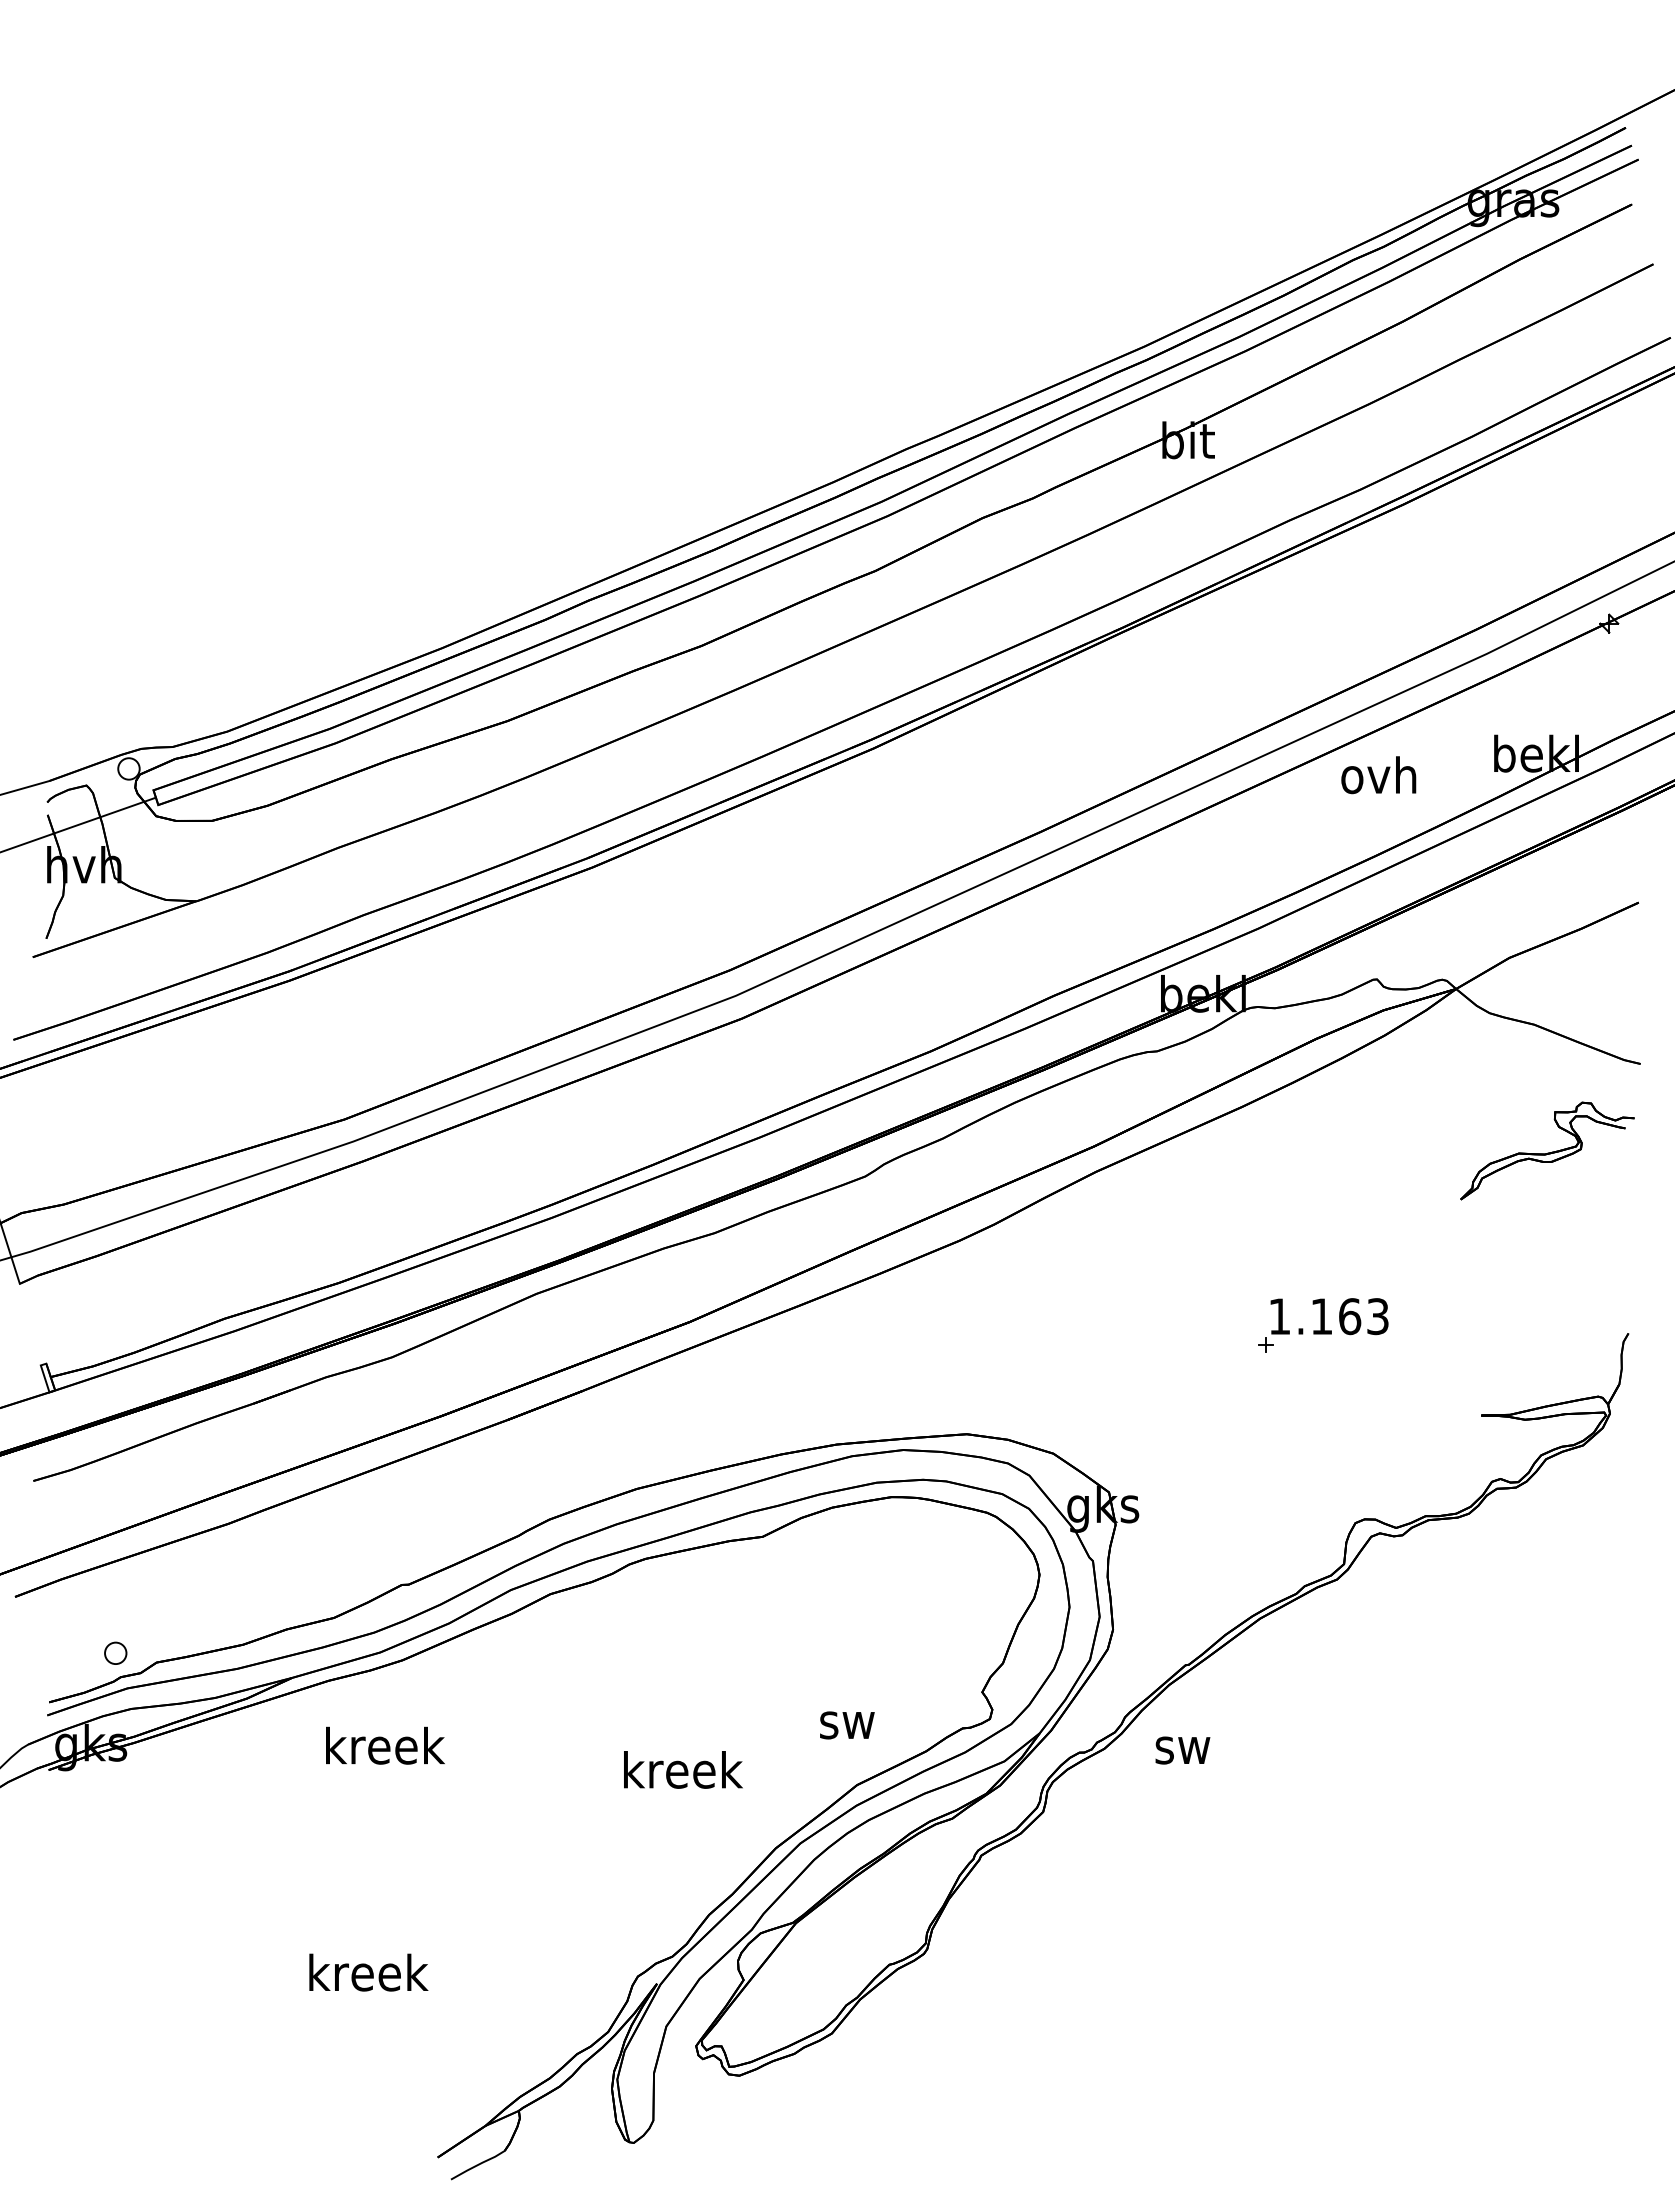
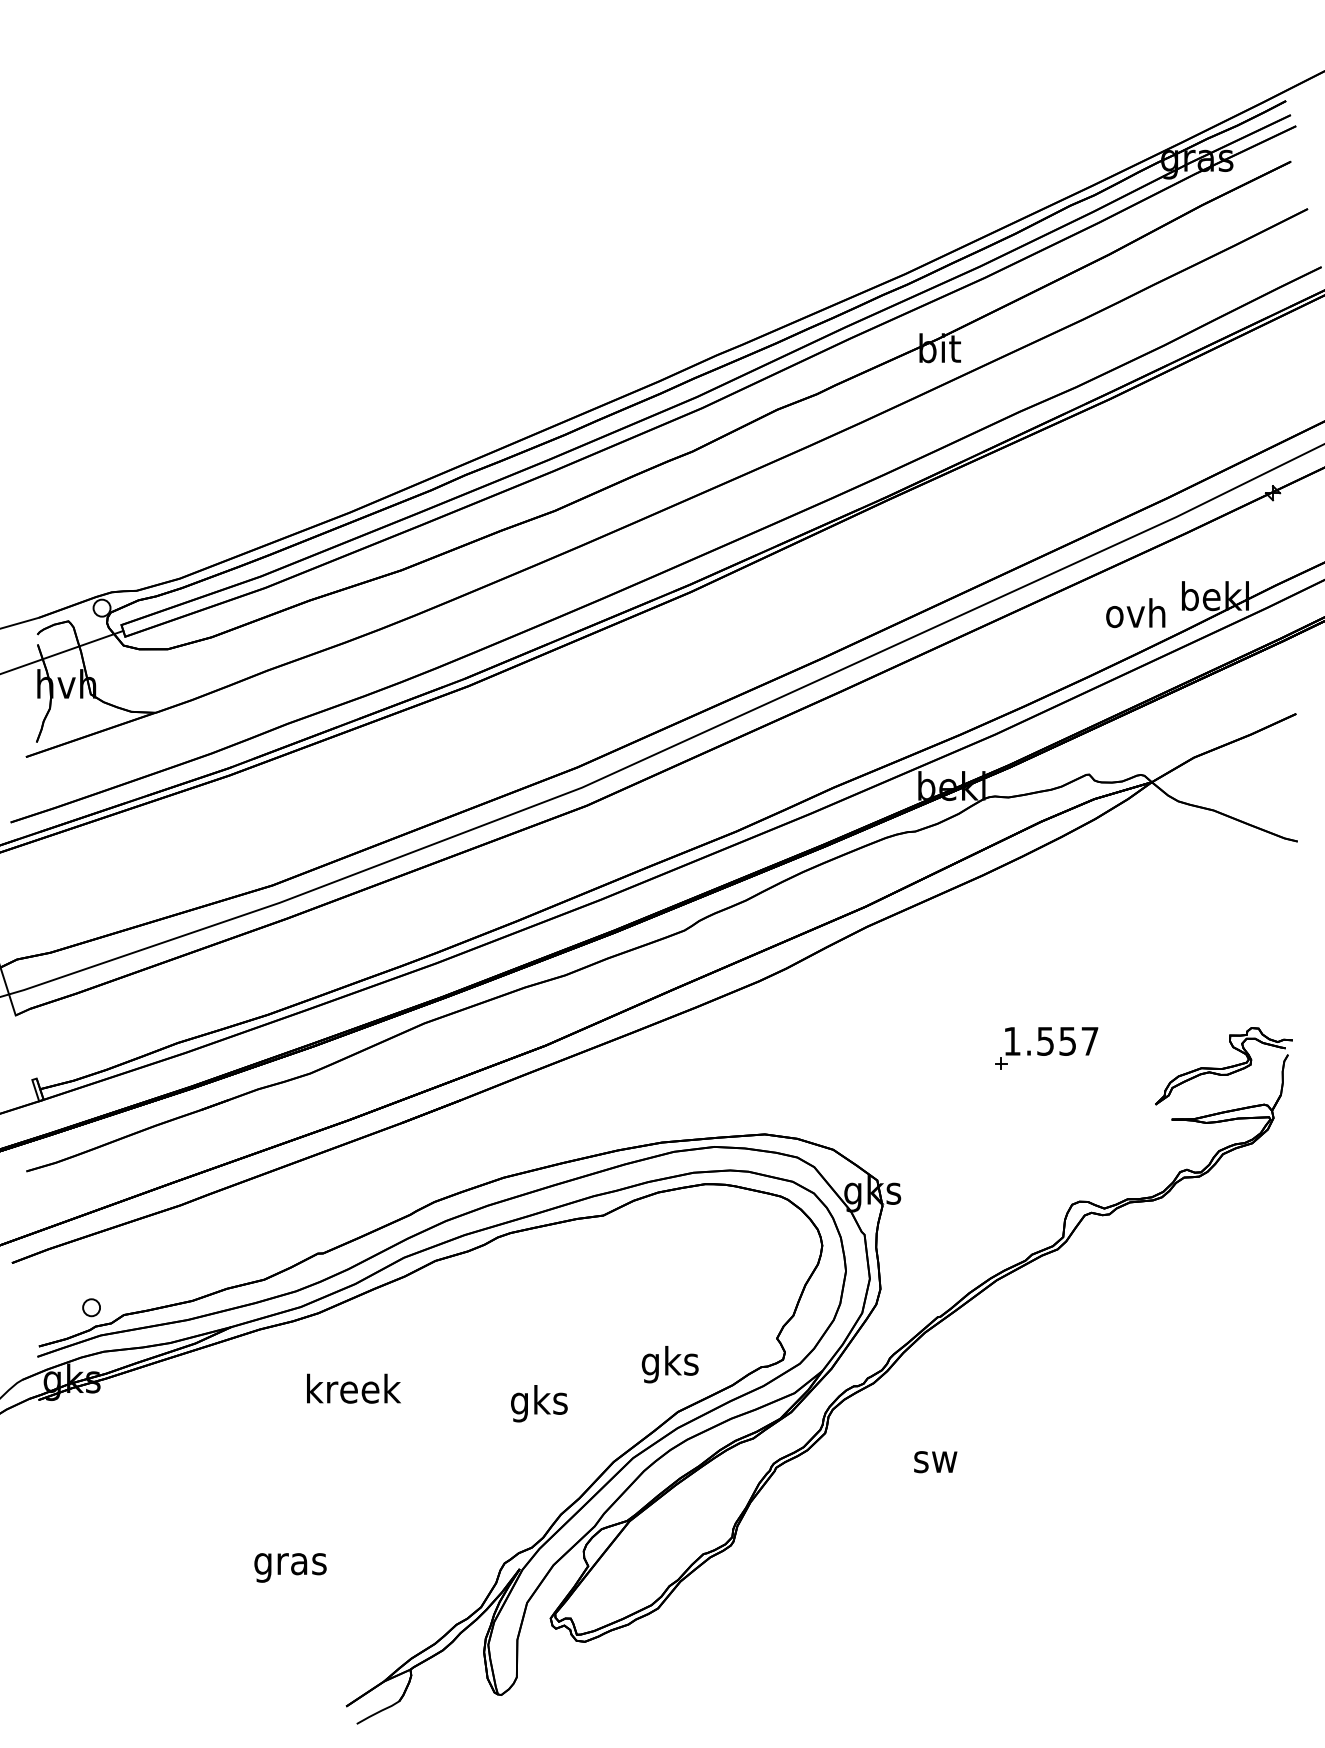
text: (1378, 775) -> (1135, 613), moved
part: (1547, 1150) -> (1224, 1065), moved
text: (1349, 1316) -> (1067, 1041), 1.163 -> 1.557
text: (847, 1724) -> (670, 1364), sw -> gks
text: (385, 1745) -> (354, 1388), moved
text: (1182, 1750) -> (935, 1462), moved
text: (683, 1774) -> (540, 1403), kreek -> gks
text: (368, 1977) -> (291, 1564), kreek -> gras

